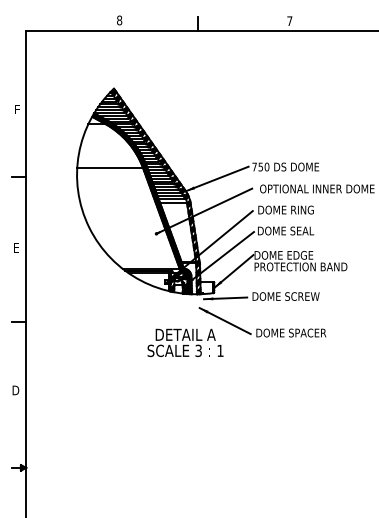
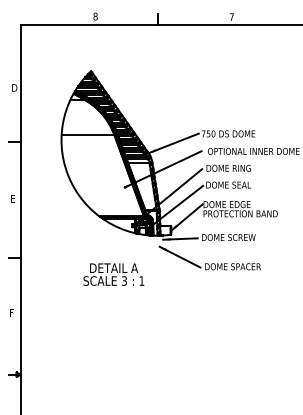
text: (18, 109) -> (14, 87), F -> D
text: (185, 342) -> (113, 274), moved
text: (15, 390) -> (12, 312), D -> F

